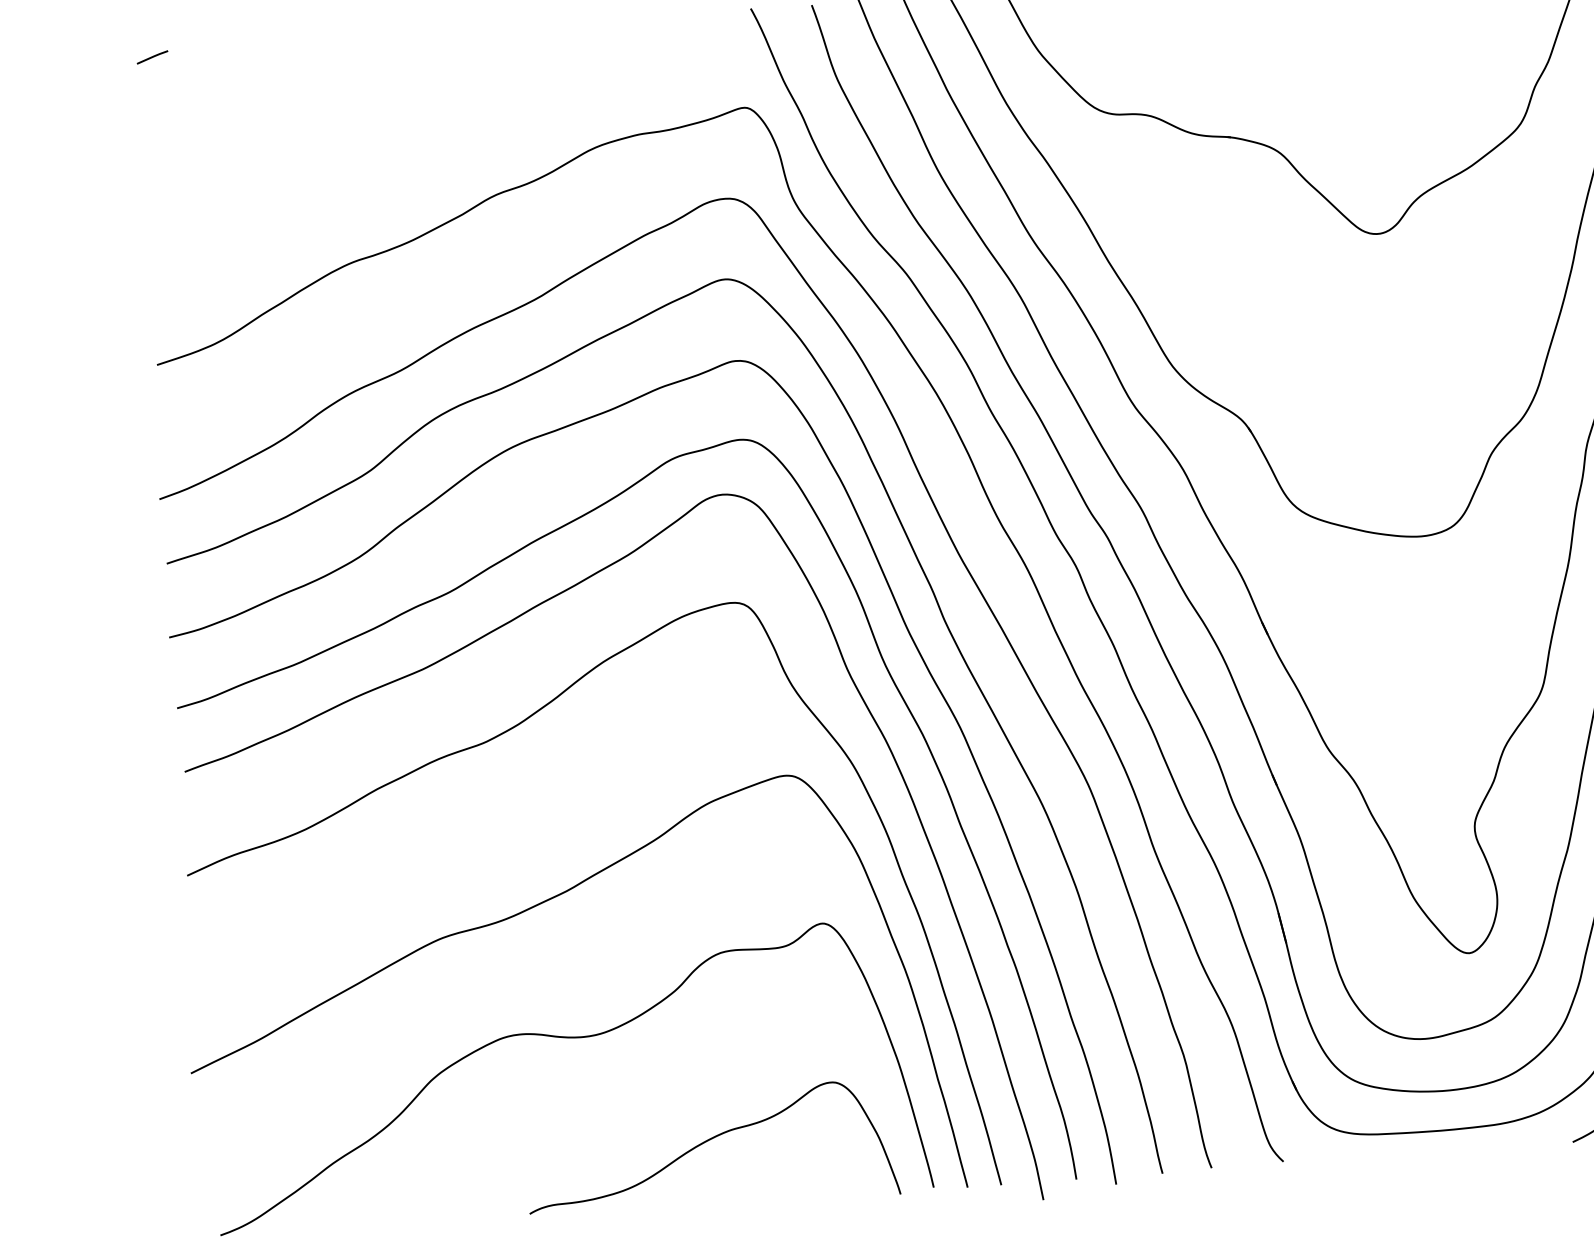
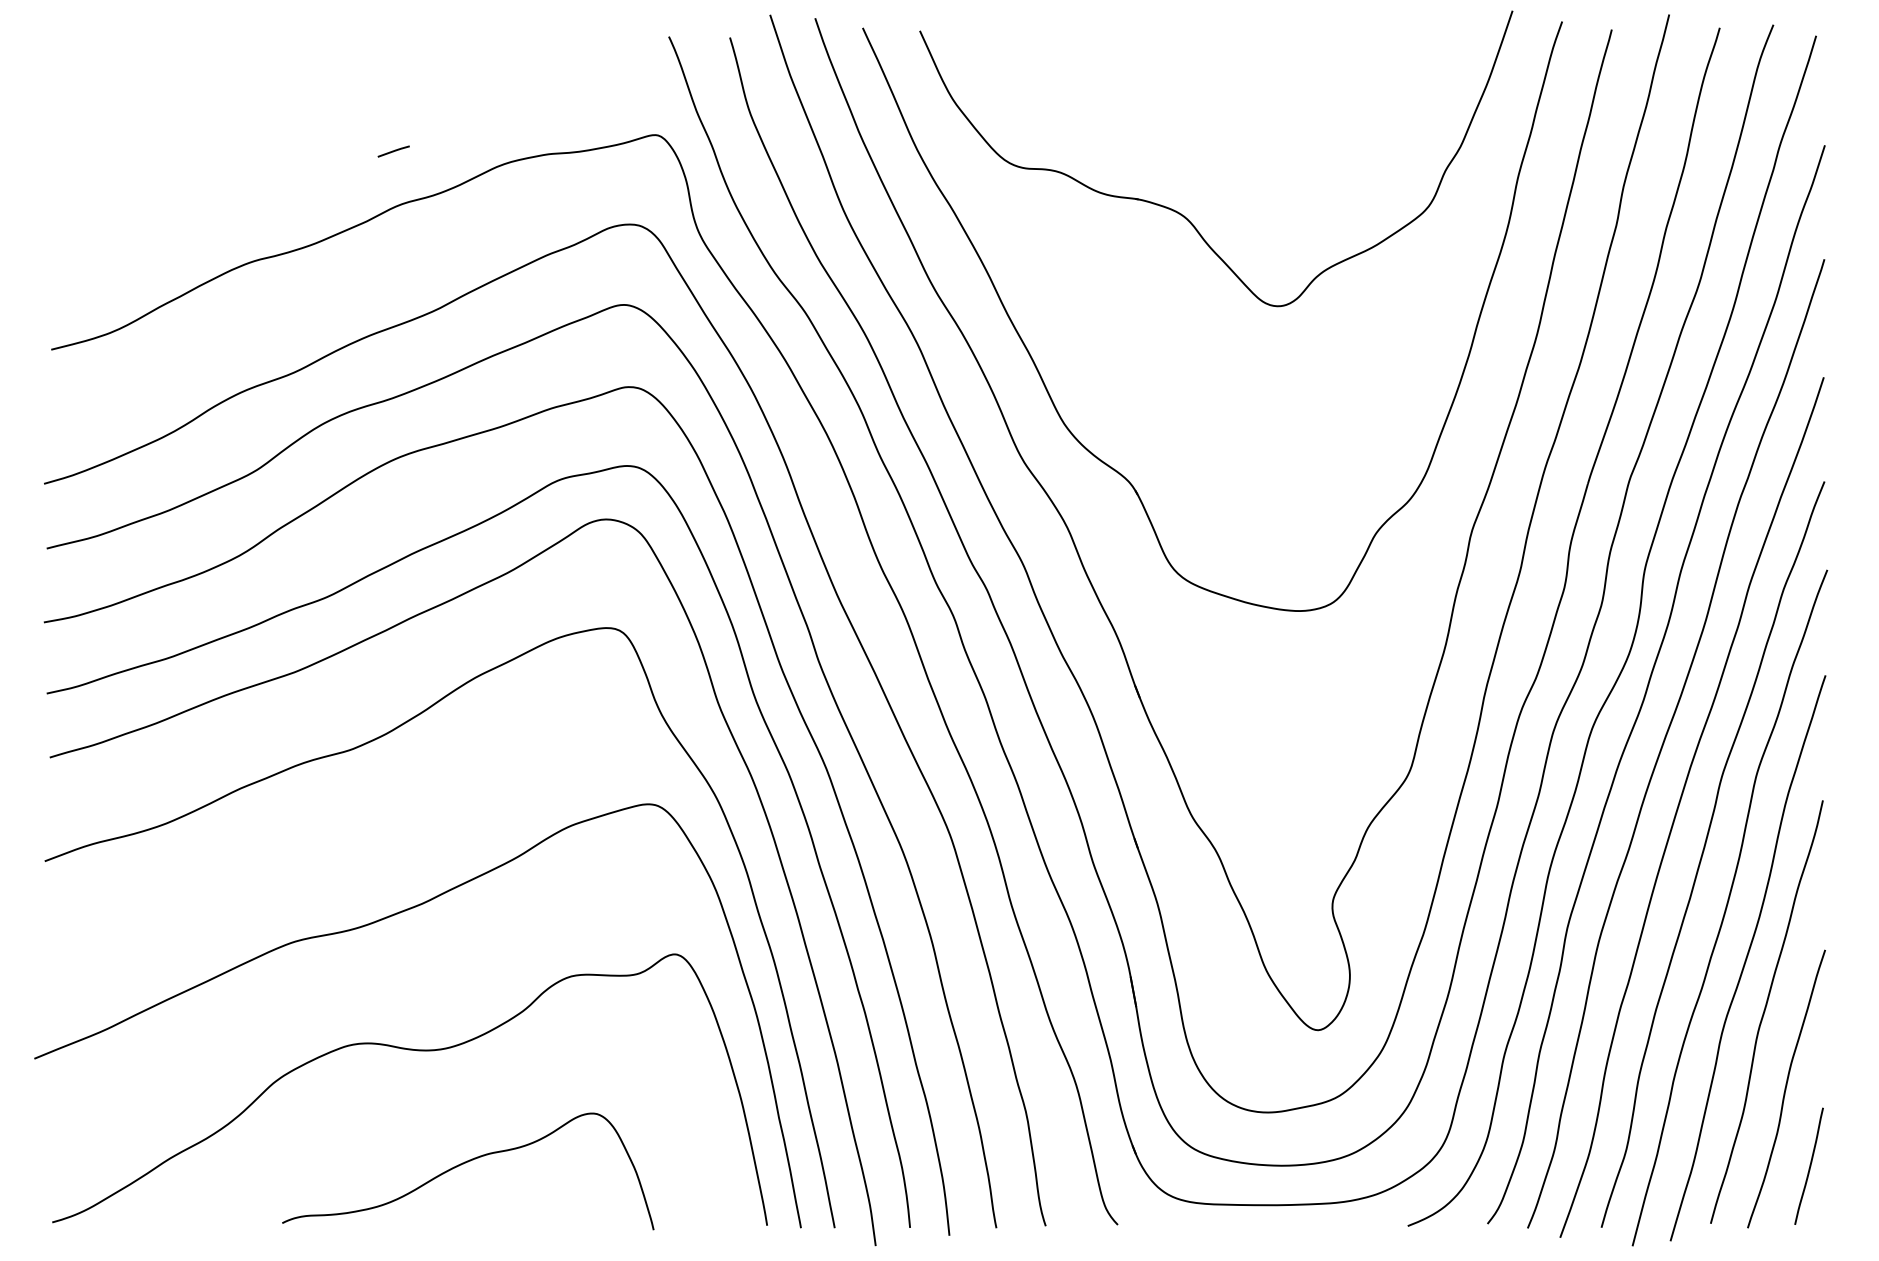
line: (152, 57) -> (393, 151), moved
curve: (708, 1141) -> (465, 1163), moved

